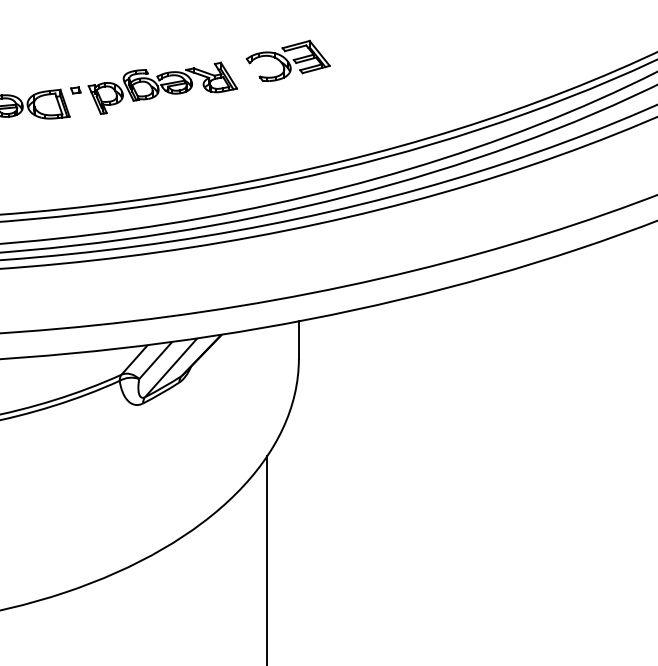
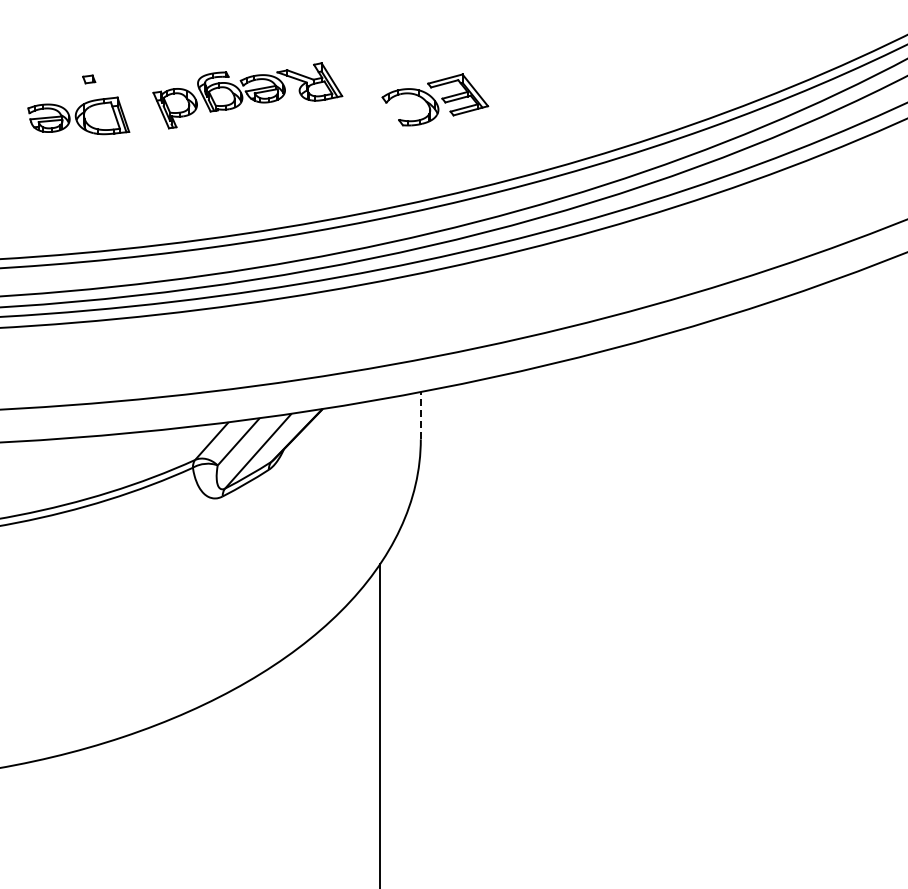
part: (288, 60) -> (435, 99), moved
part: (76, 90) -> (89, 79), moved
line: (298, 339) -> (420, 415), solid -> dashed

